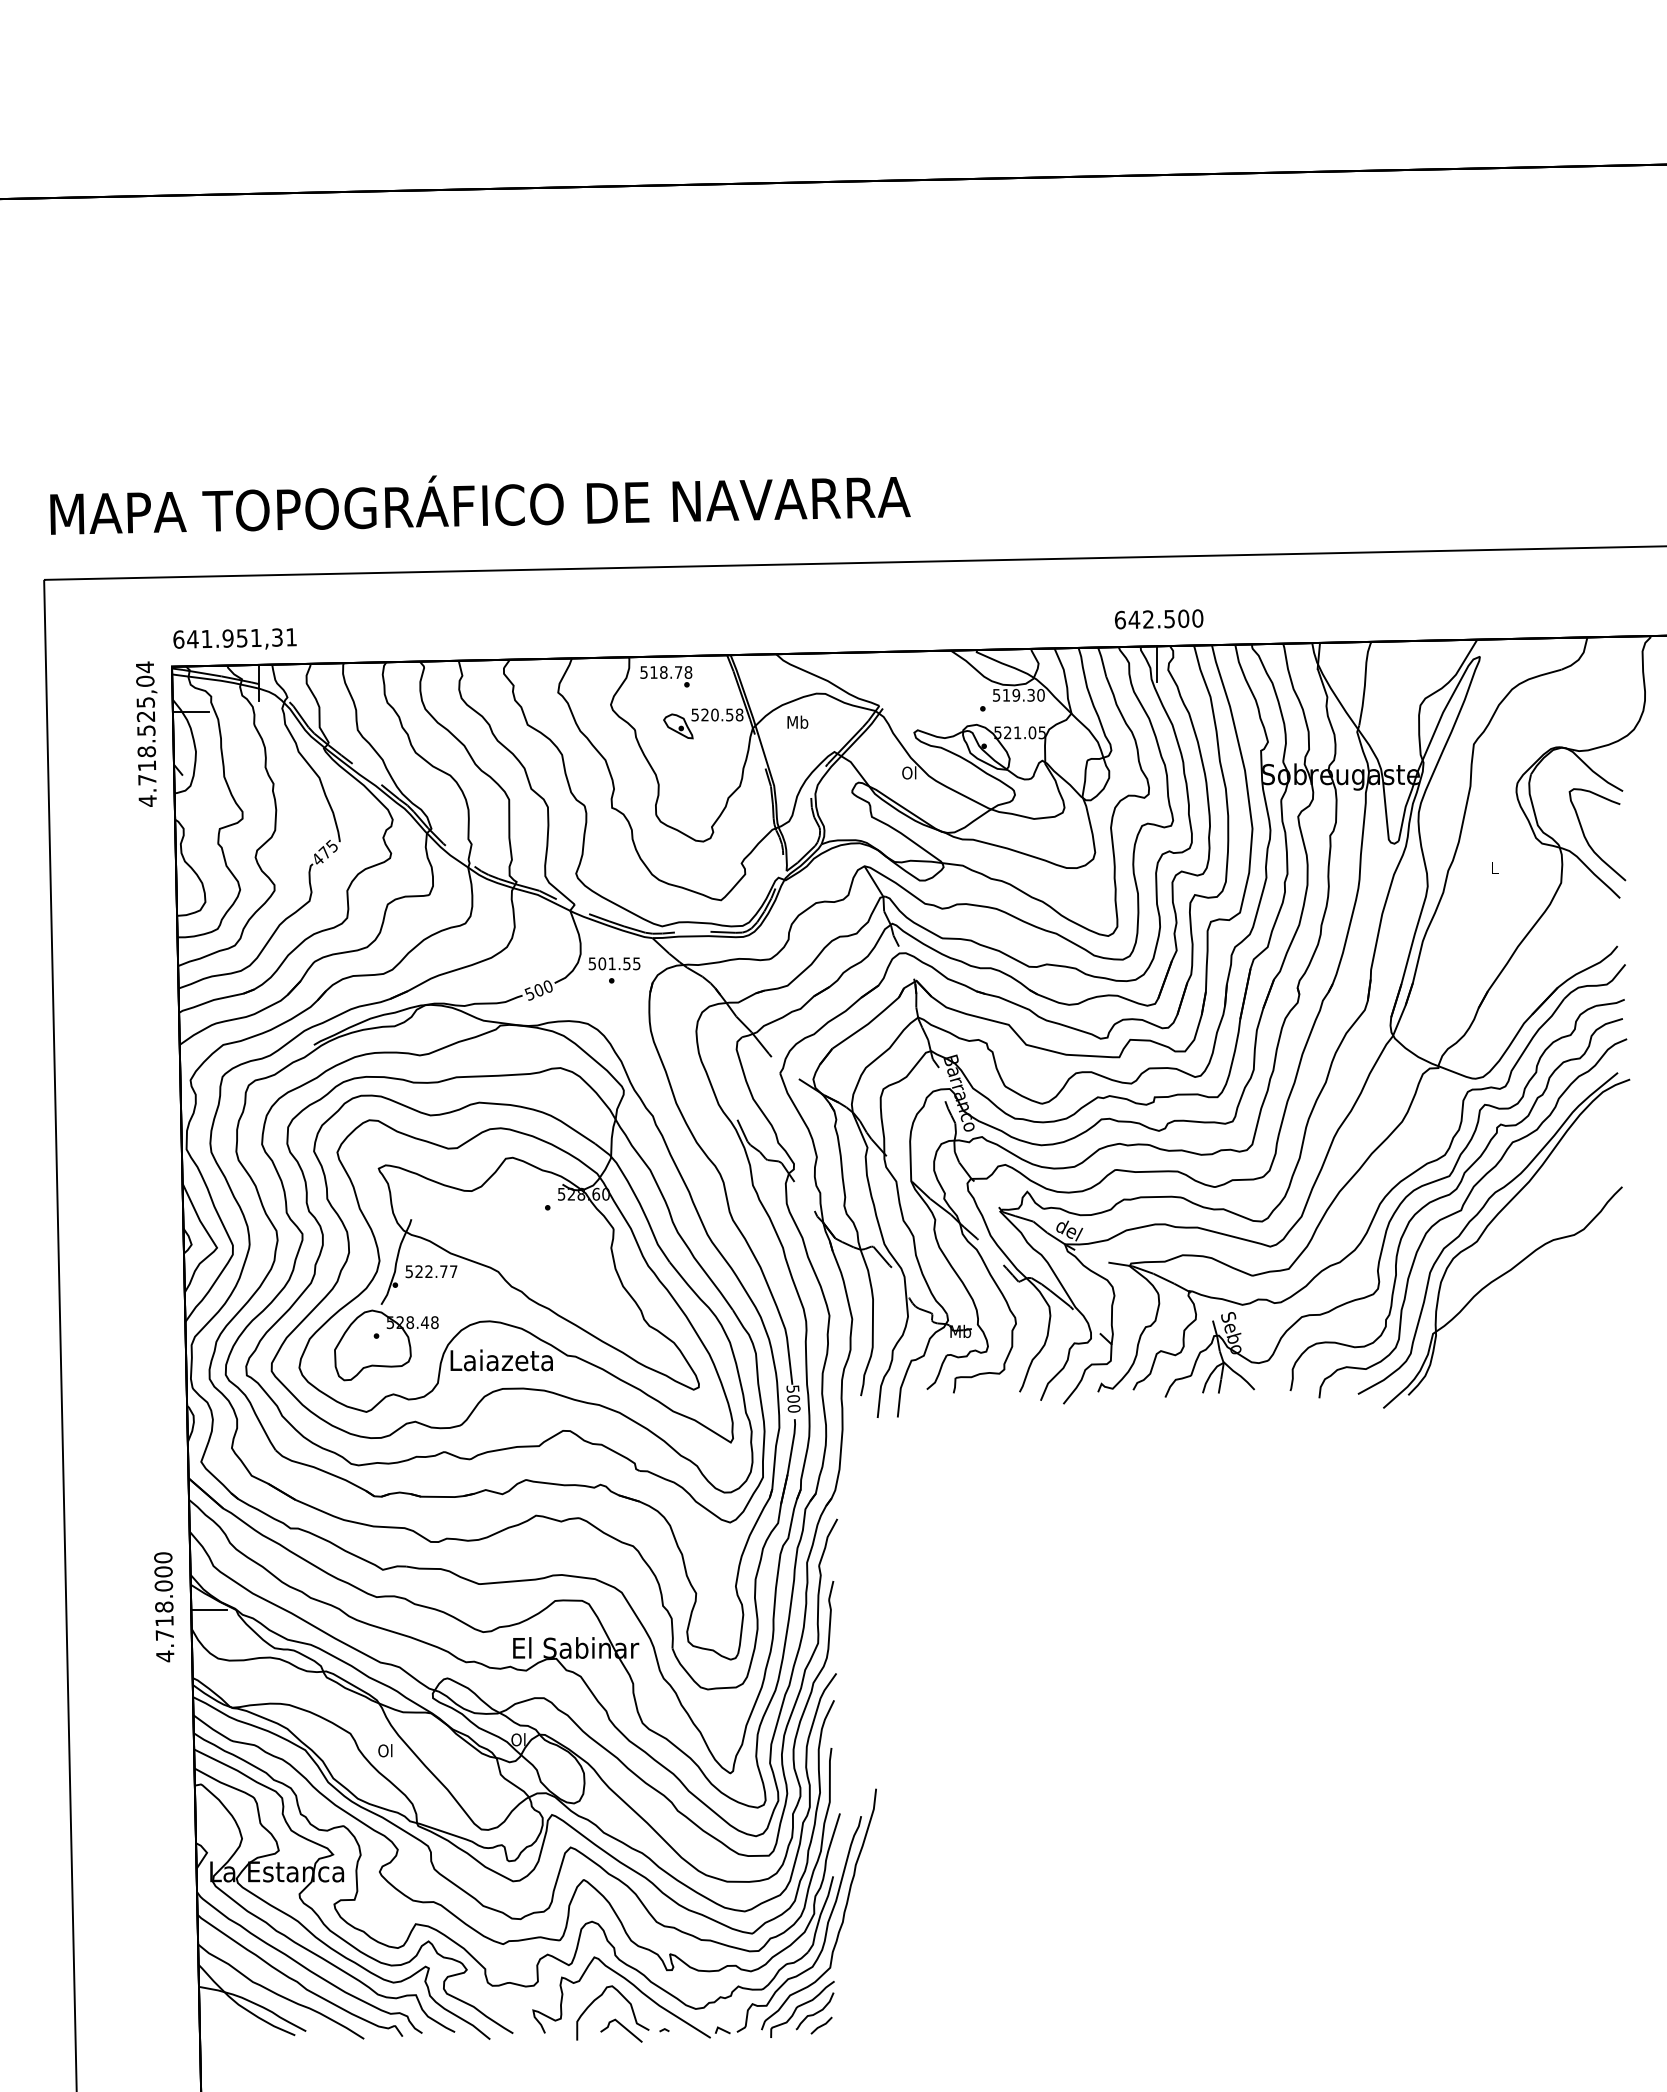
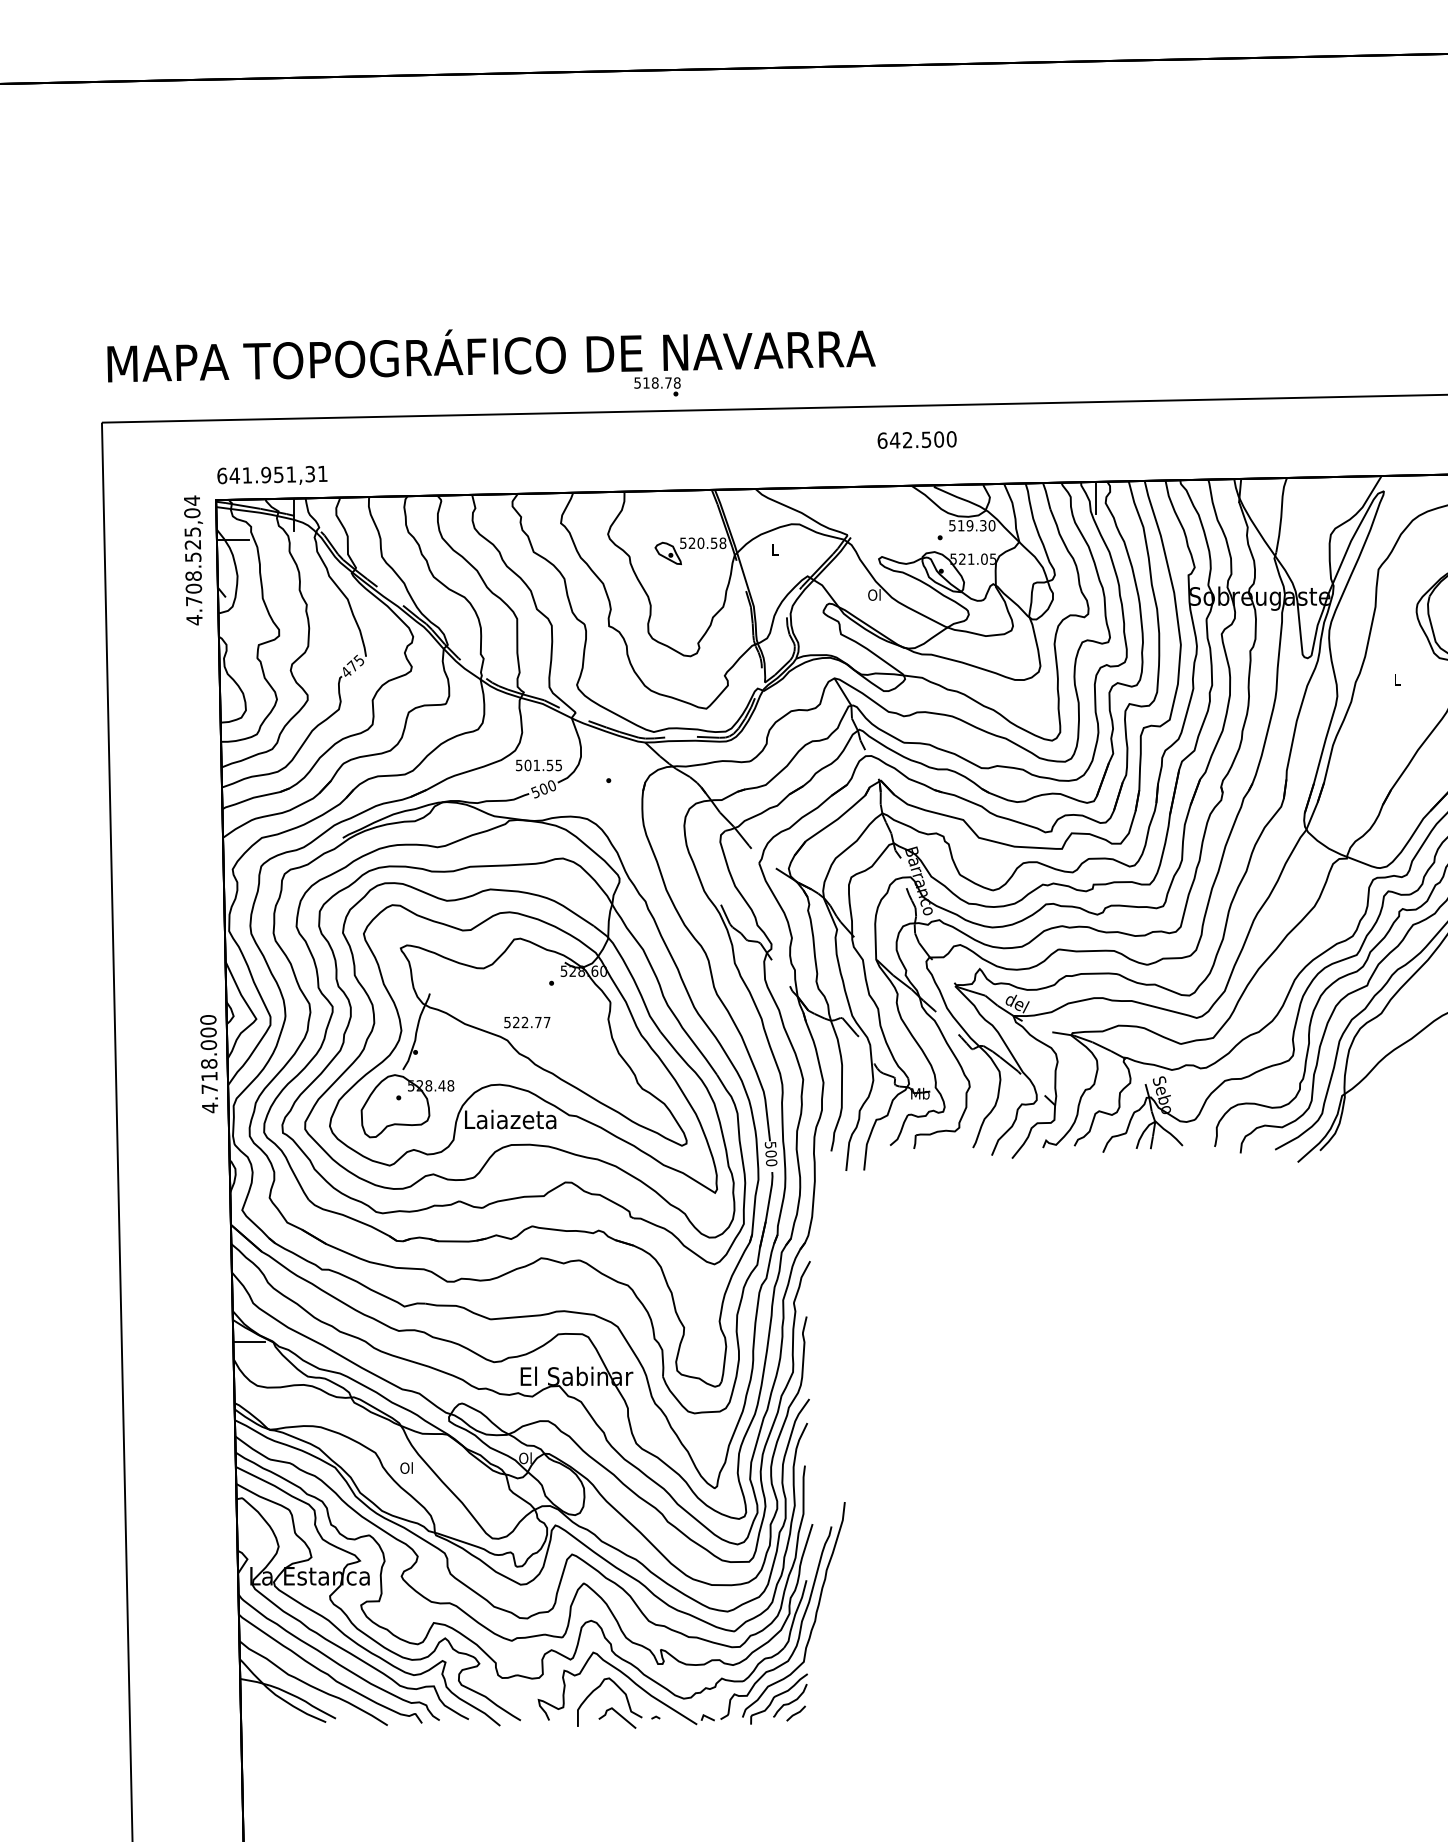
text: (1159, 619) -> (917, 440), moved
text: (666, 676) -> (657, 386), moved
text: (797, 721) -> (774, 549), Mb -> L
text: (146, 765) -> (193, 588), 4.718.525,04 -> 4.708.525,04
text: (614, 963) -> (538, 765), moved
text: (431, 1271) -> (527, 1022), moved
text: (164, 1607) -> (209, 1064), moved

